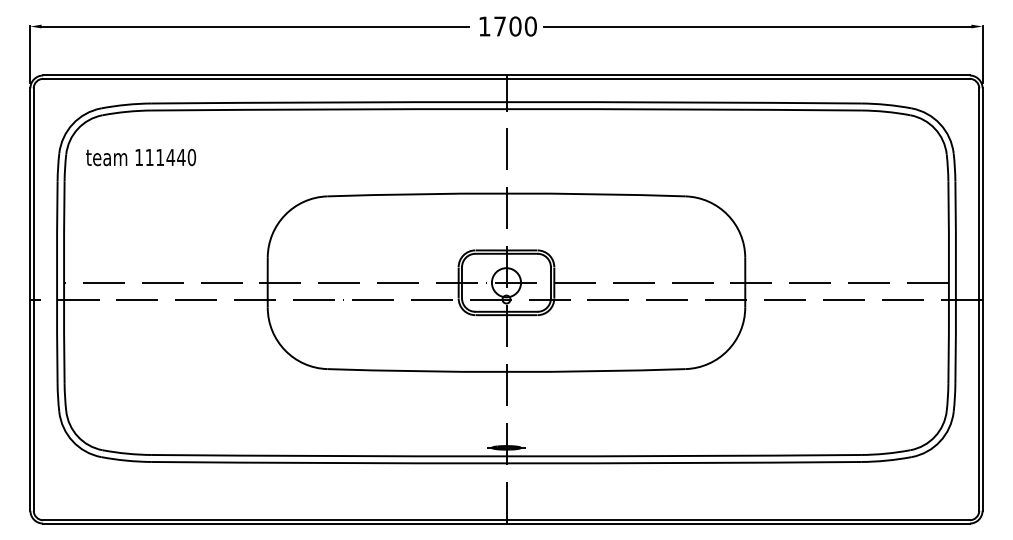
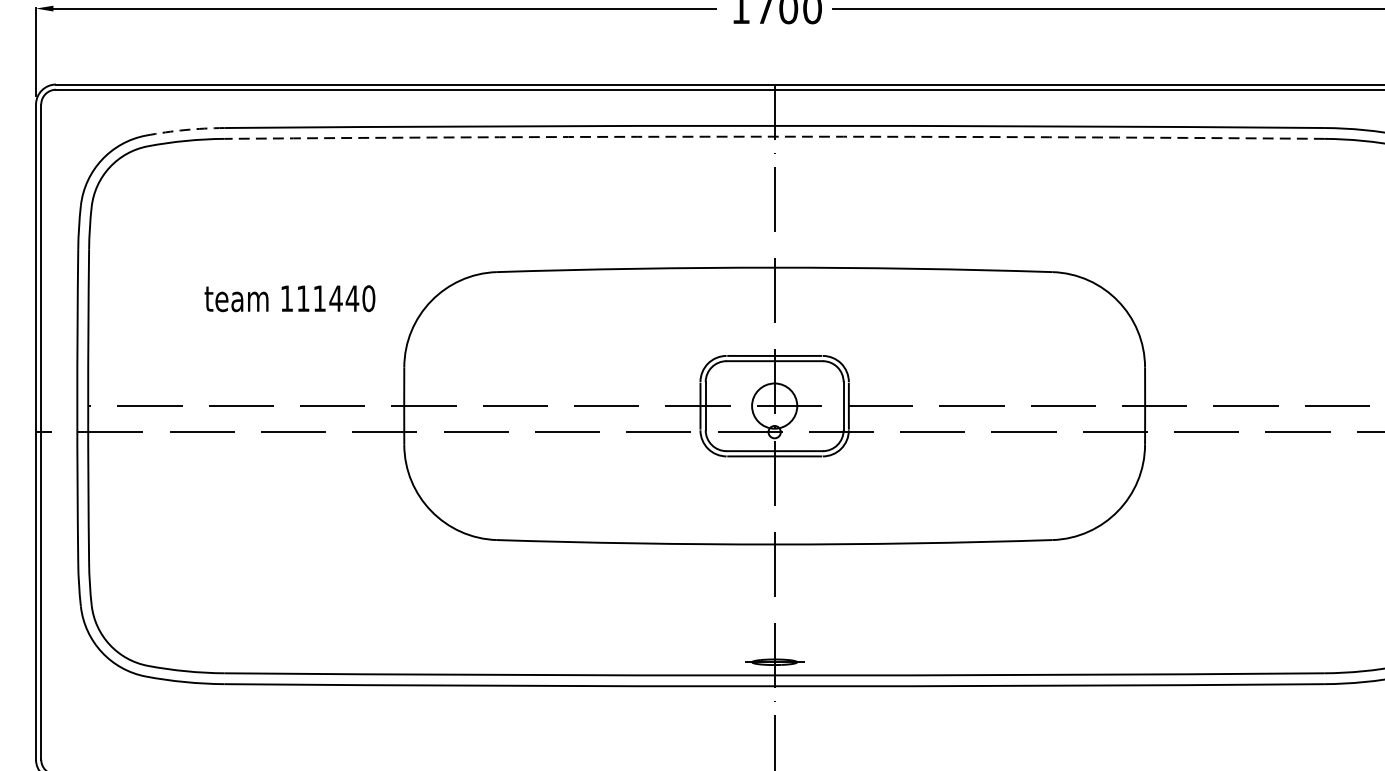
arc: (126, 104) -> (185, 129), solid -> dashed
arc: (506, 109) -> (774, 137), solid -> dashed
text: (141, 157) -> (290, 298), moved

